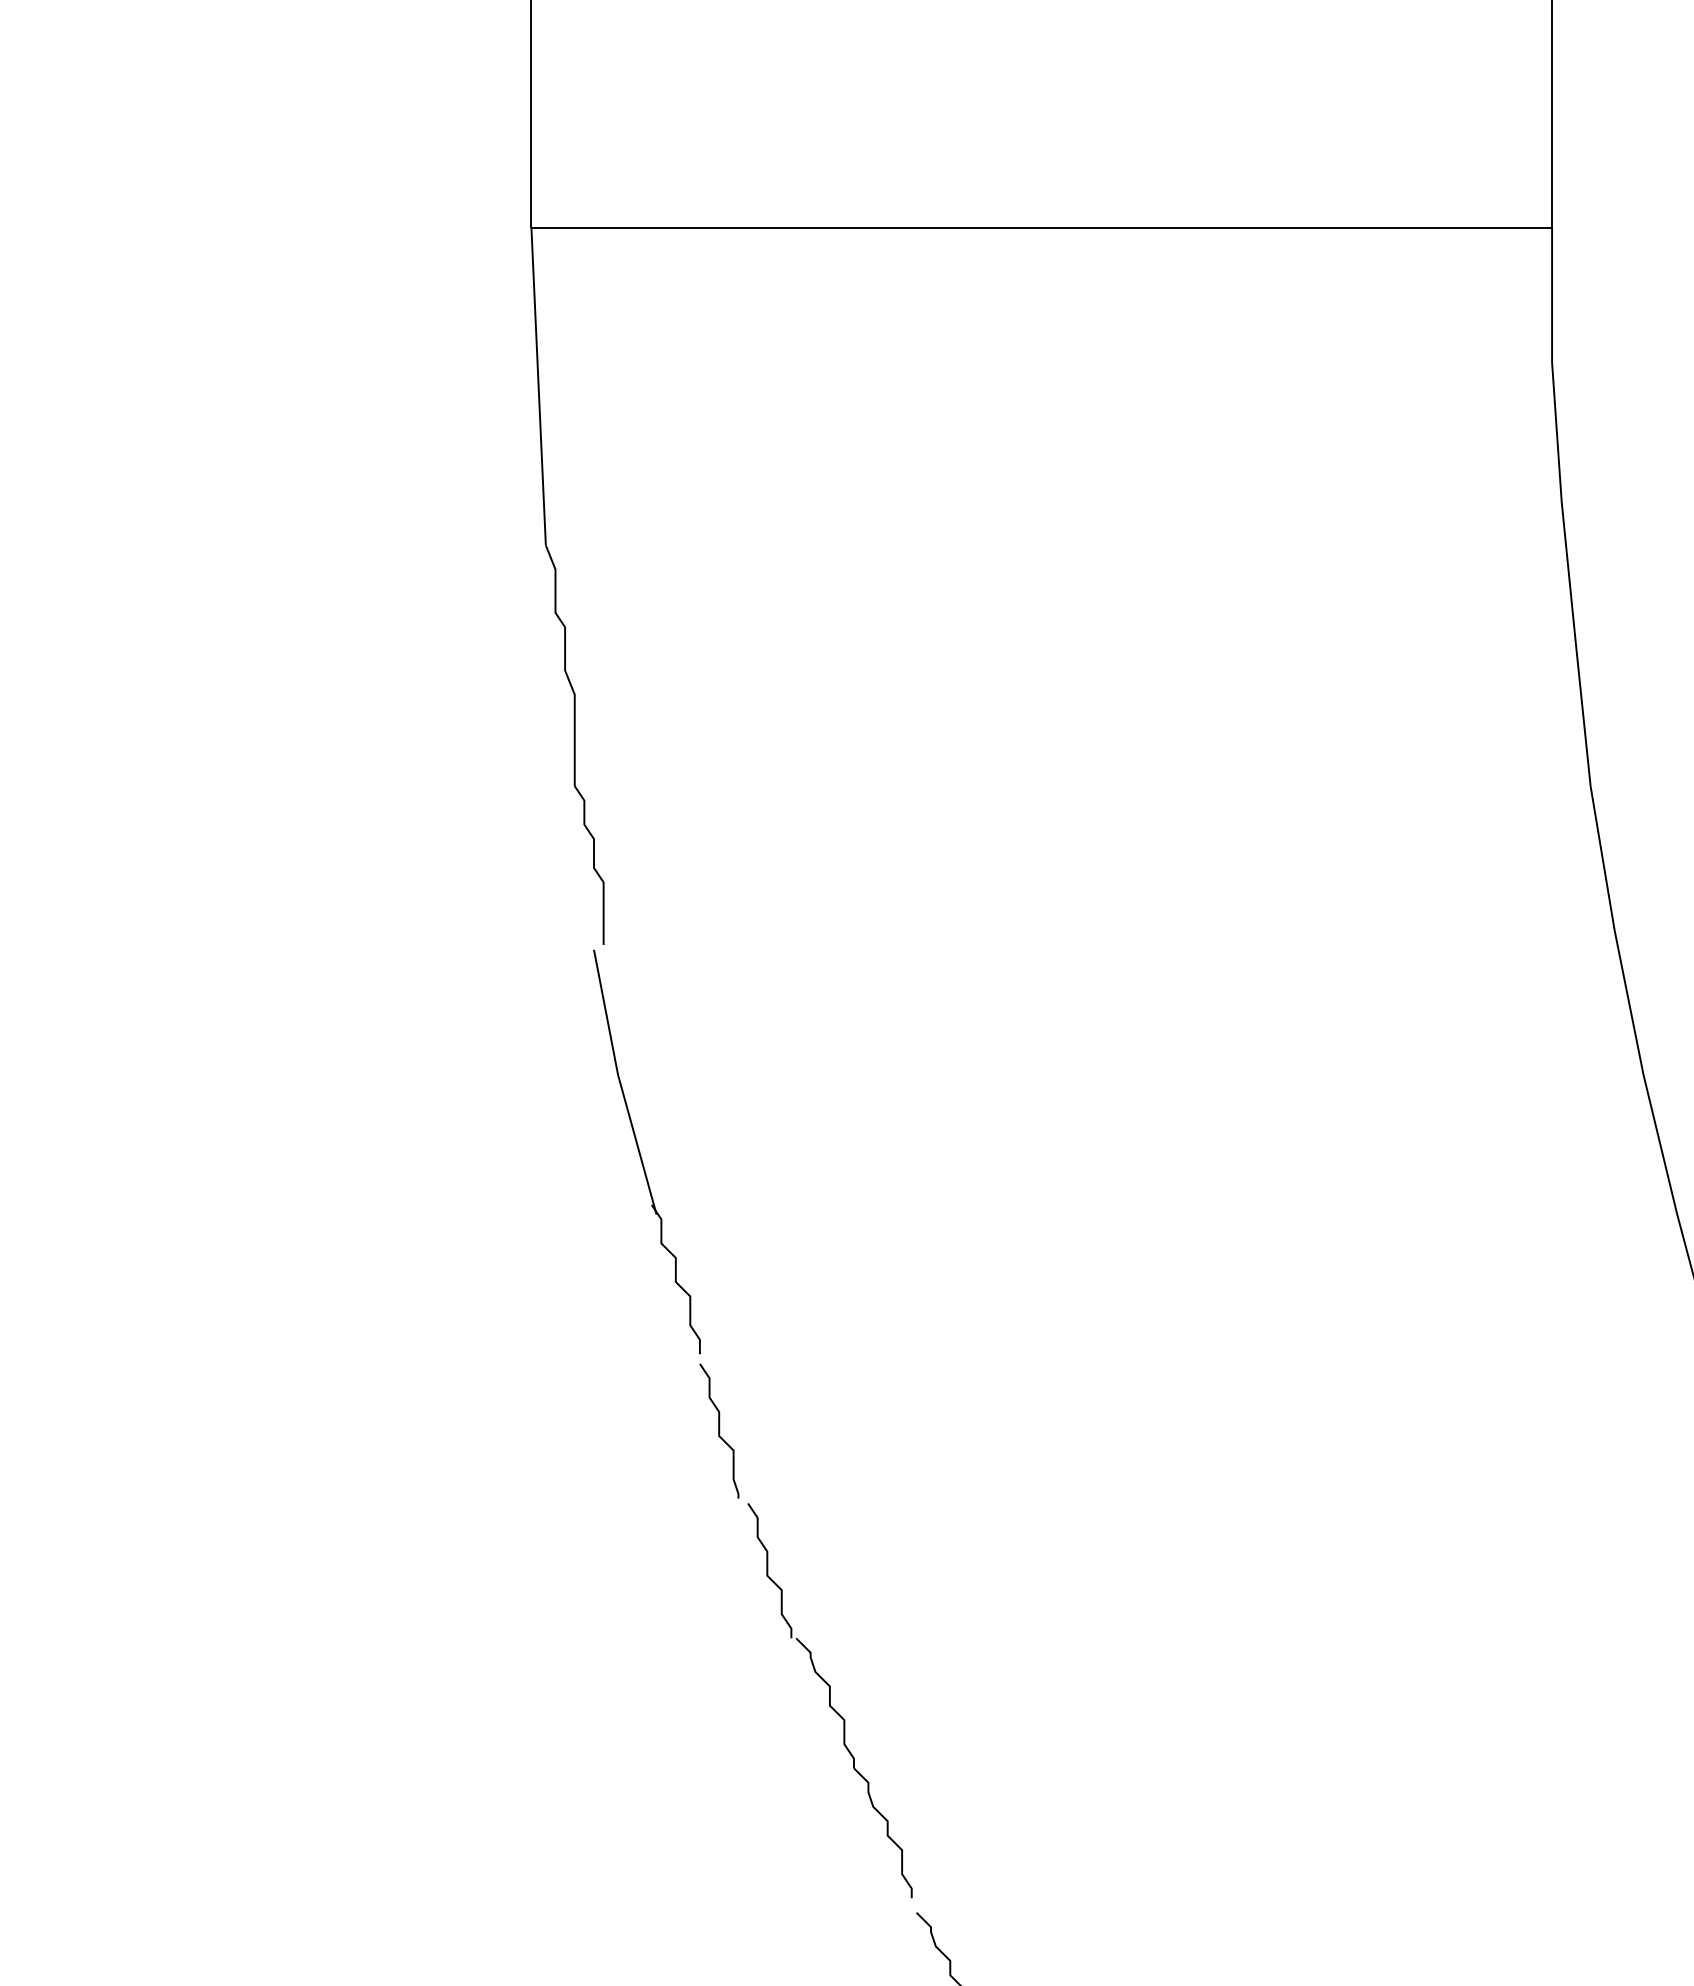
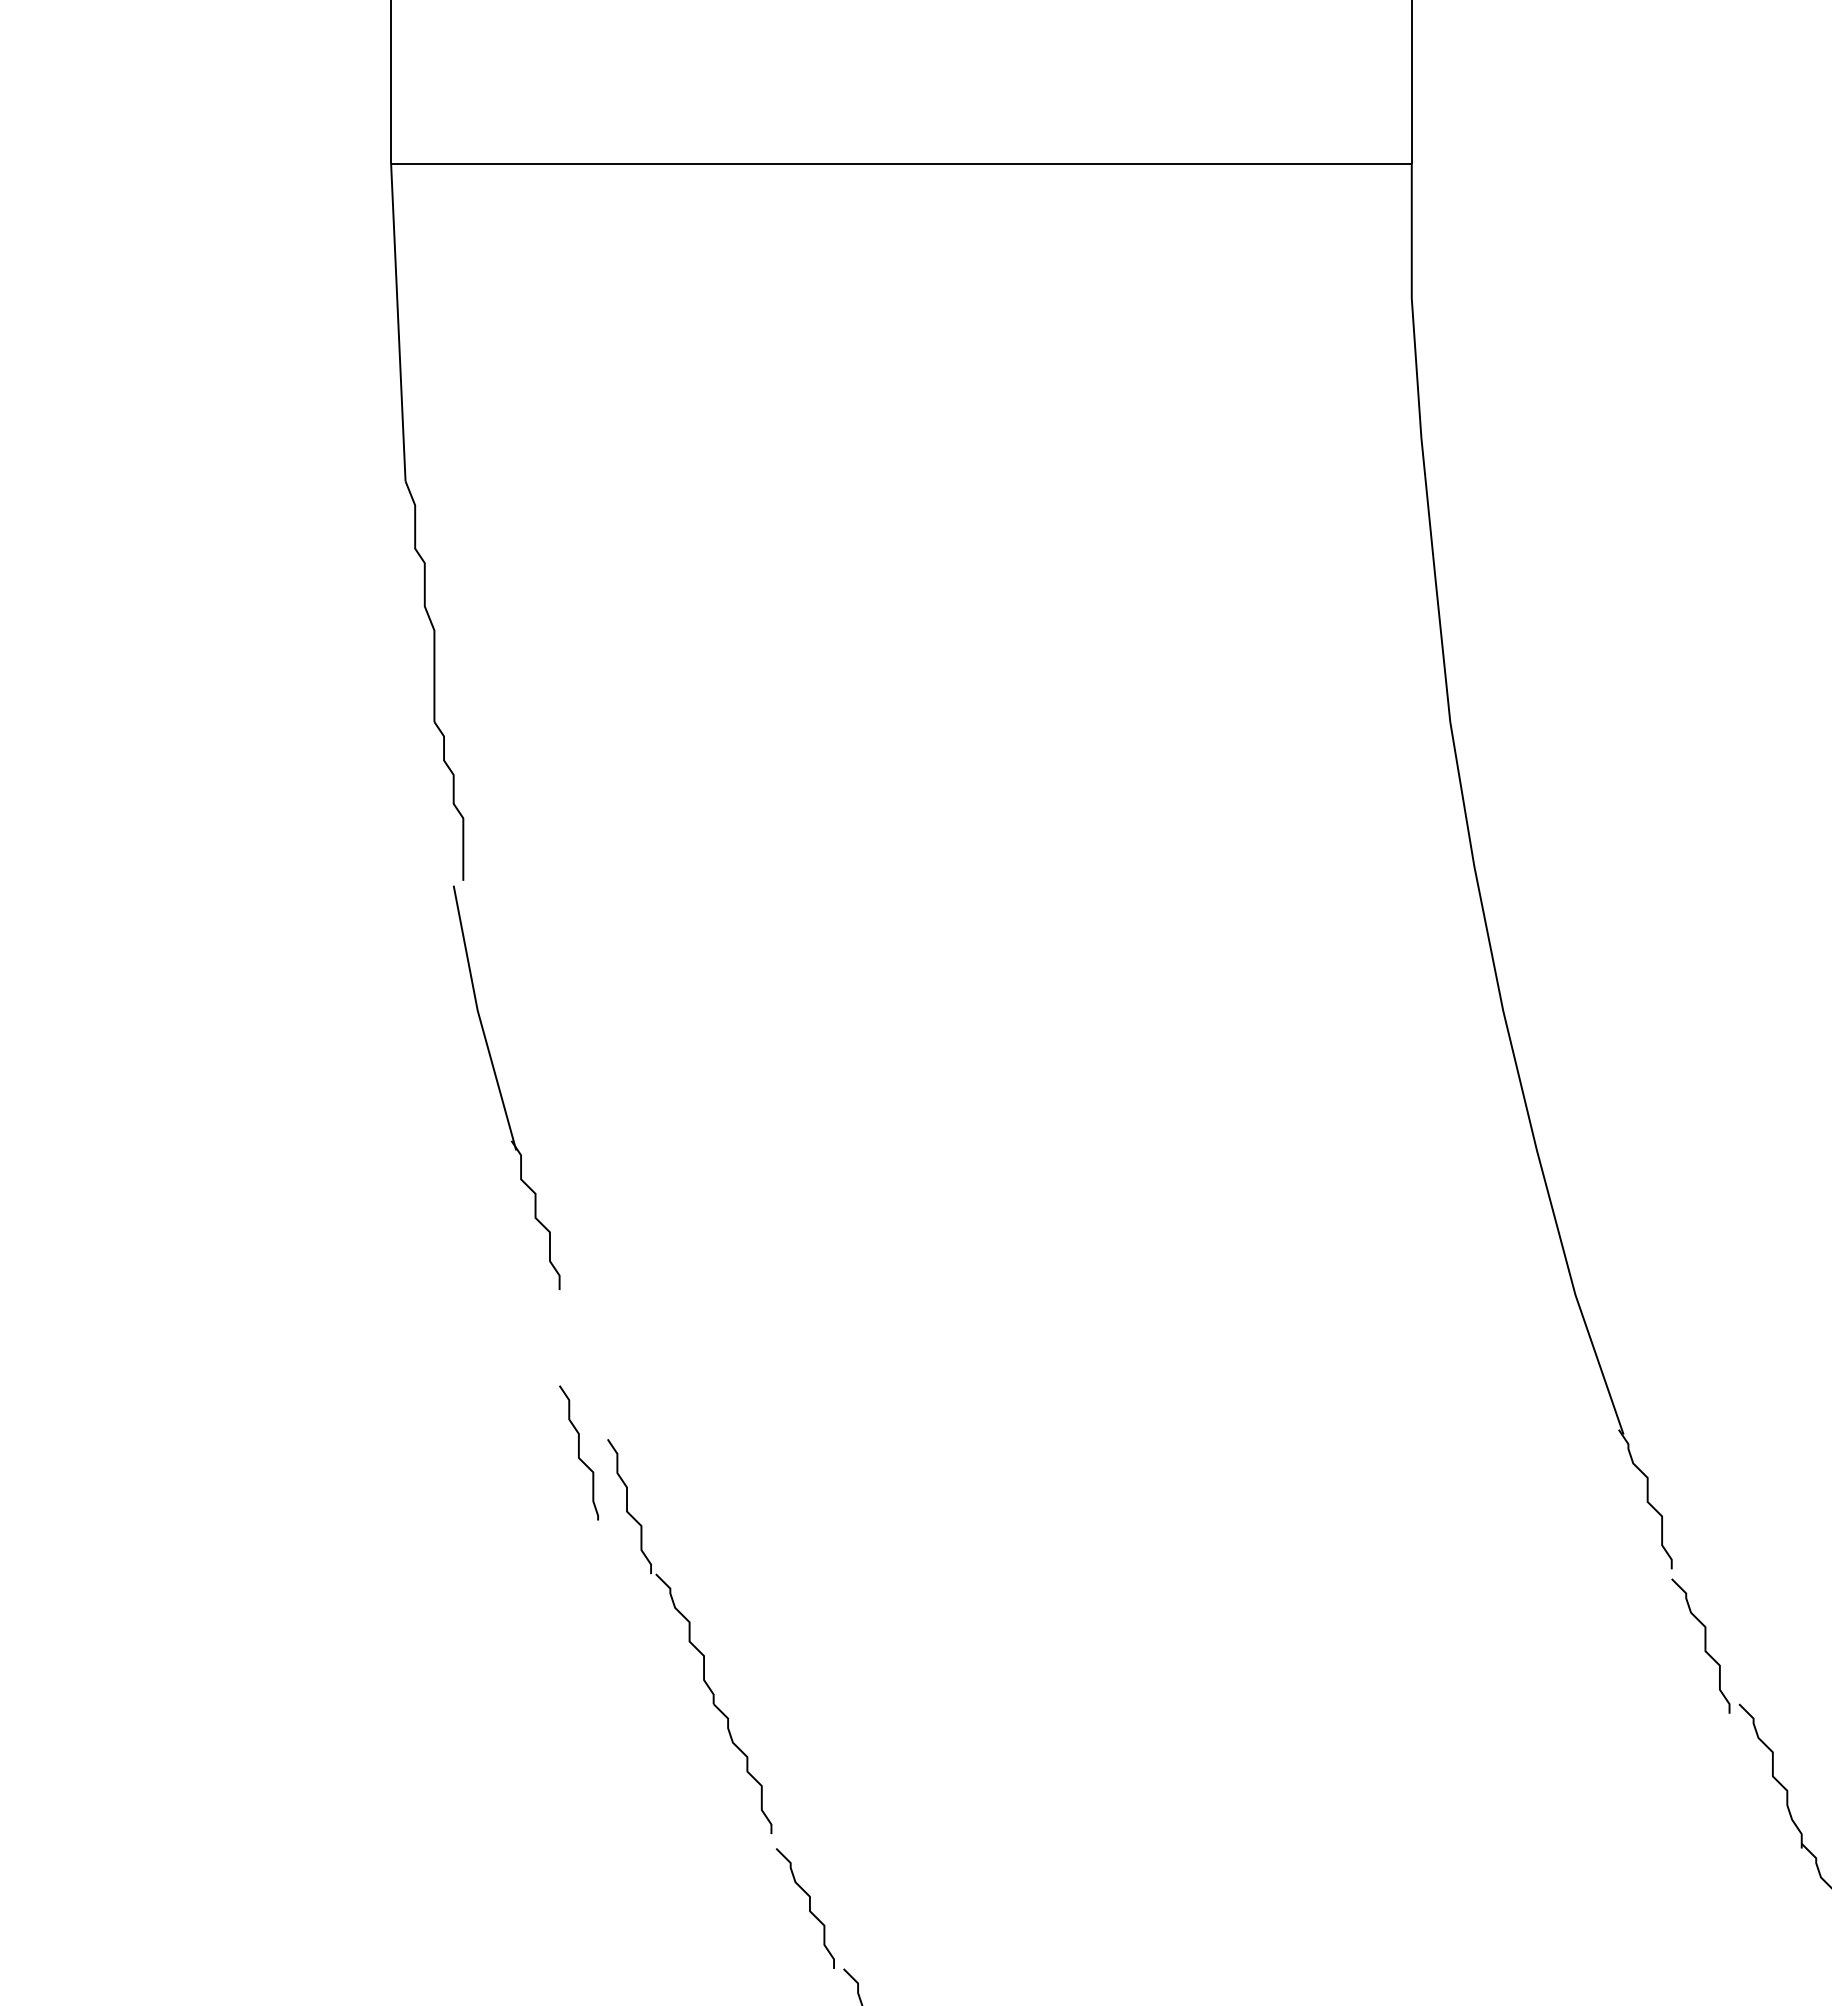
curve: (718, 1430) -> (578, 1452), moved

